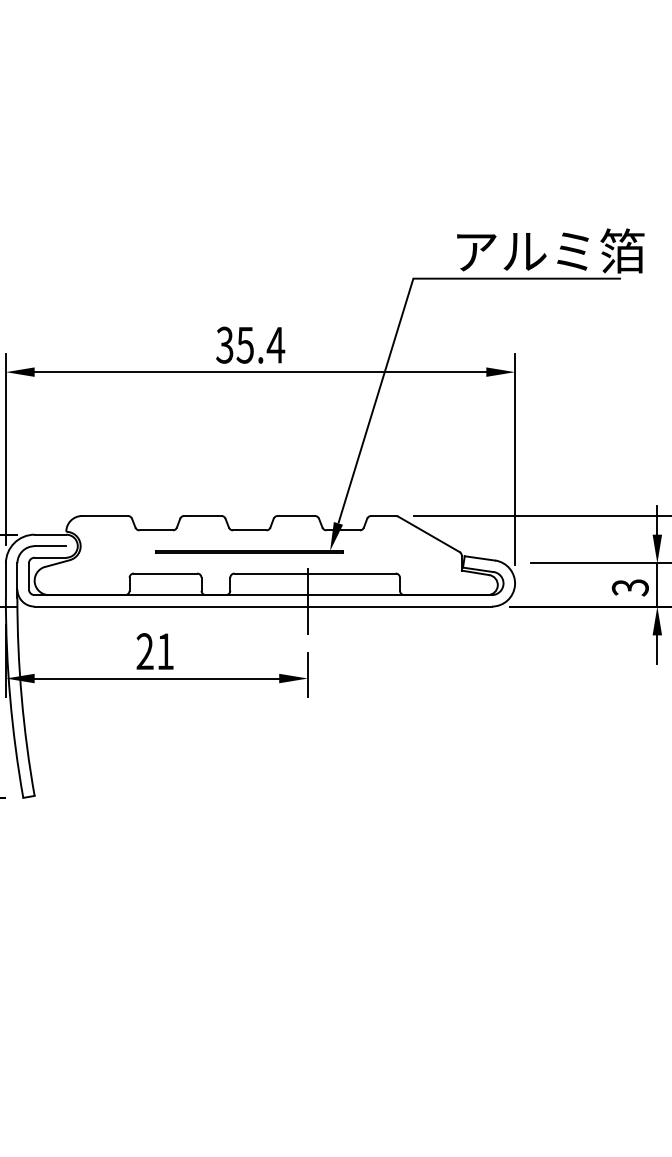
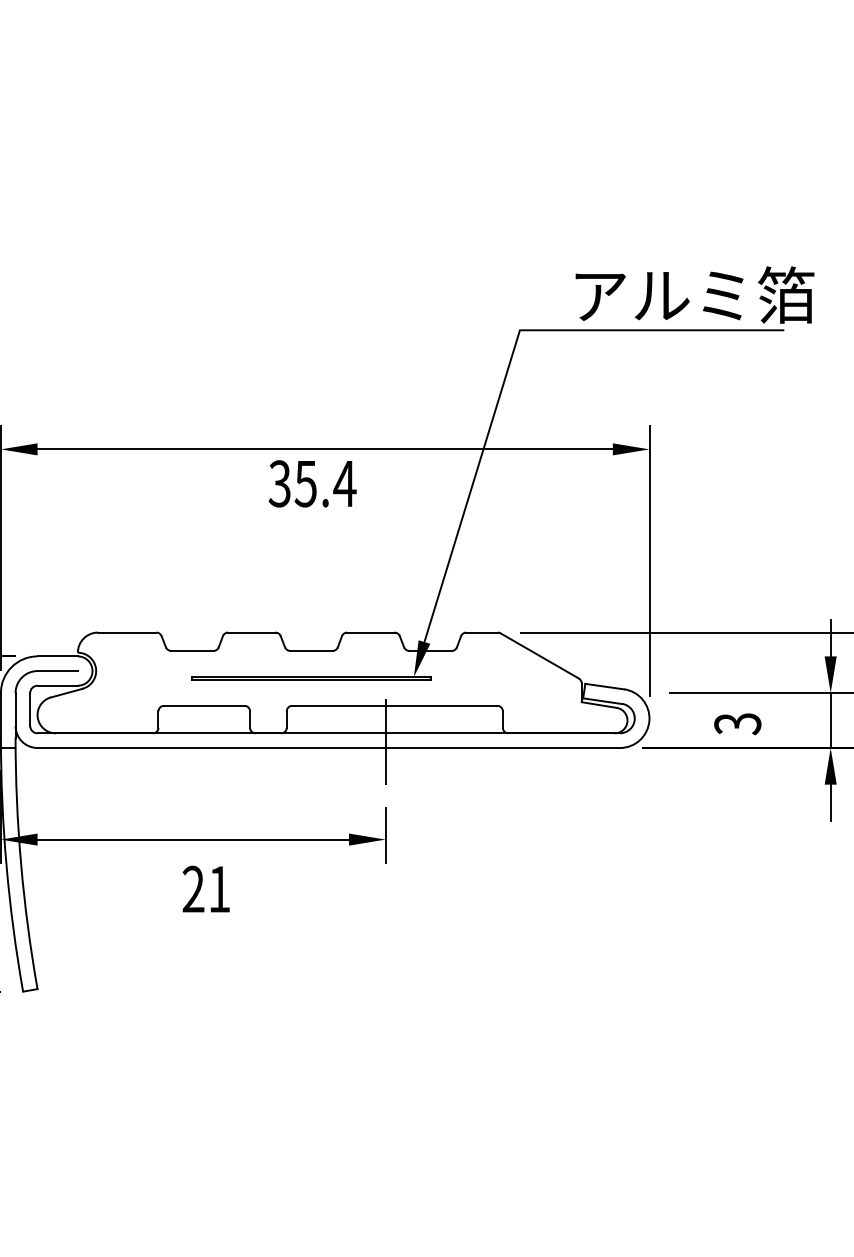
text: (250, 344) -> (312, 482), moved
text: (629, 587) -> (736, 723), moved
text: (154, 651) -> (205, 889), moved

